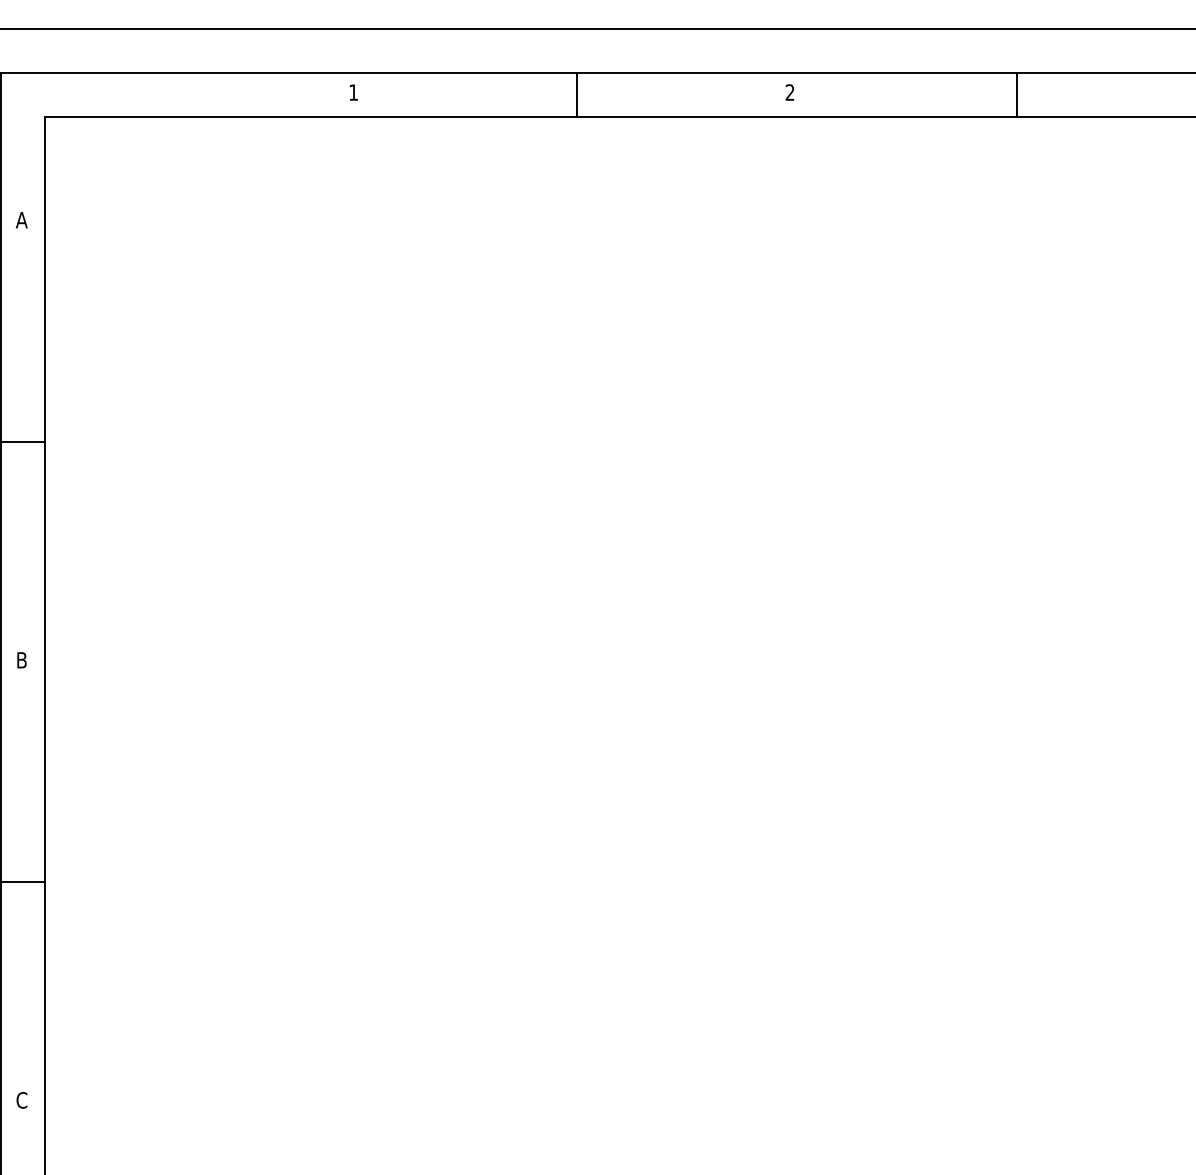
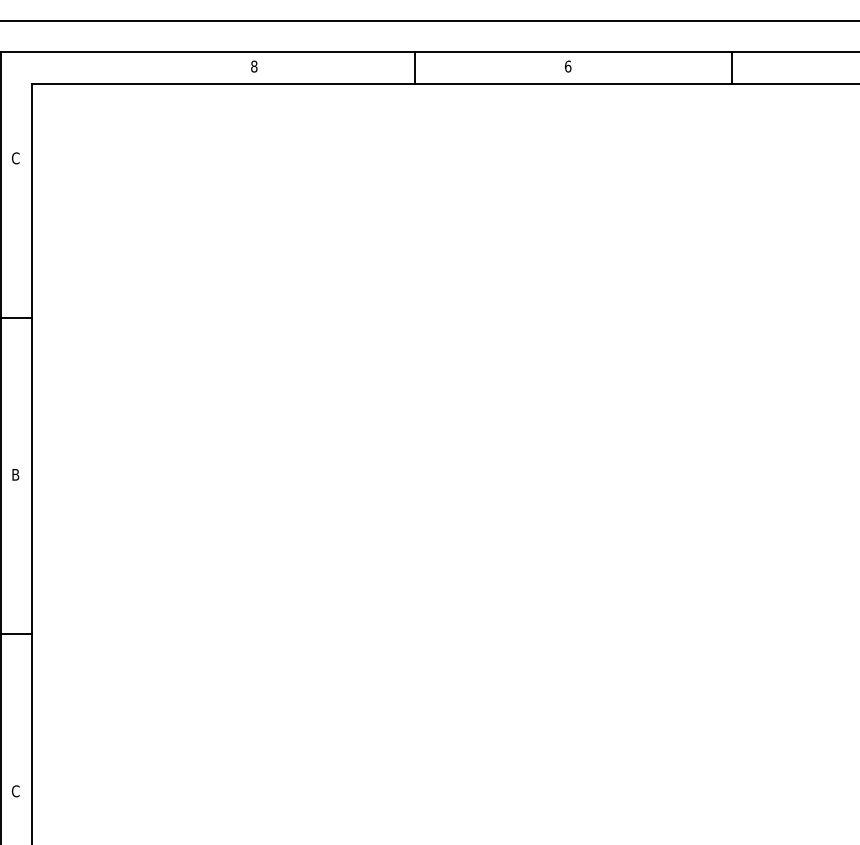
text: (353, 92) -> (254, 66), 1 -> 8
text: (790, 92) -> (568, 66), 2 -> 6
text: (21, 220) -> (15, 158), A -> C

